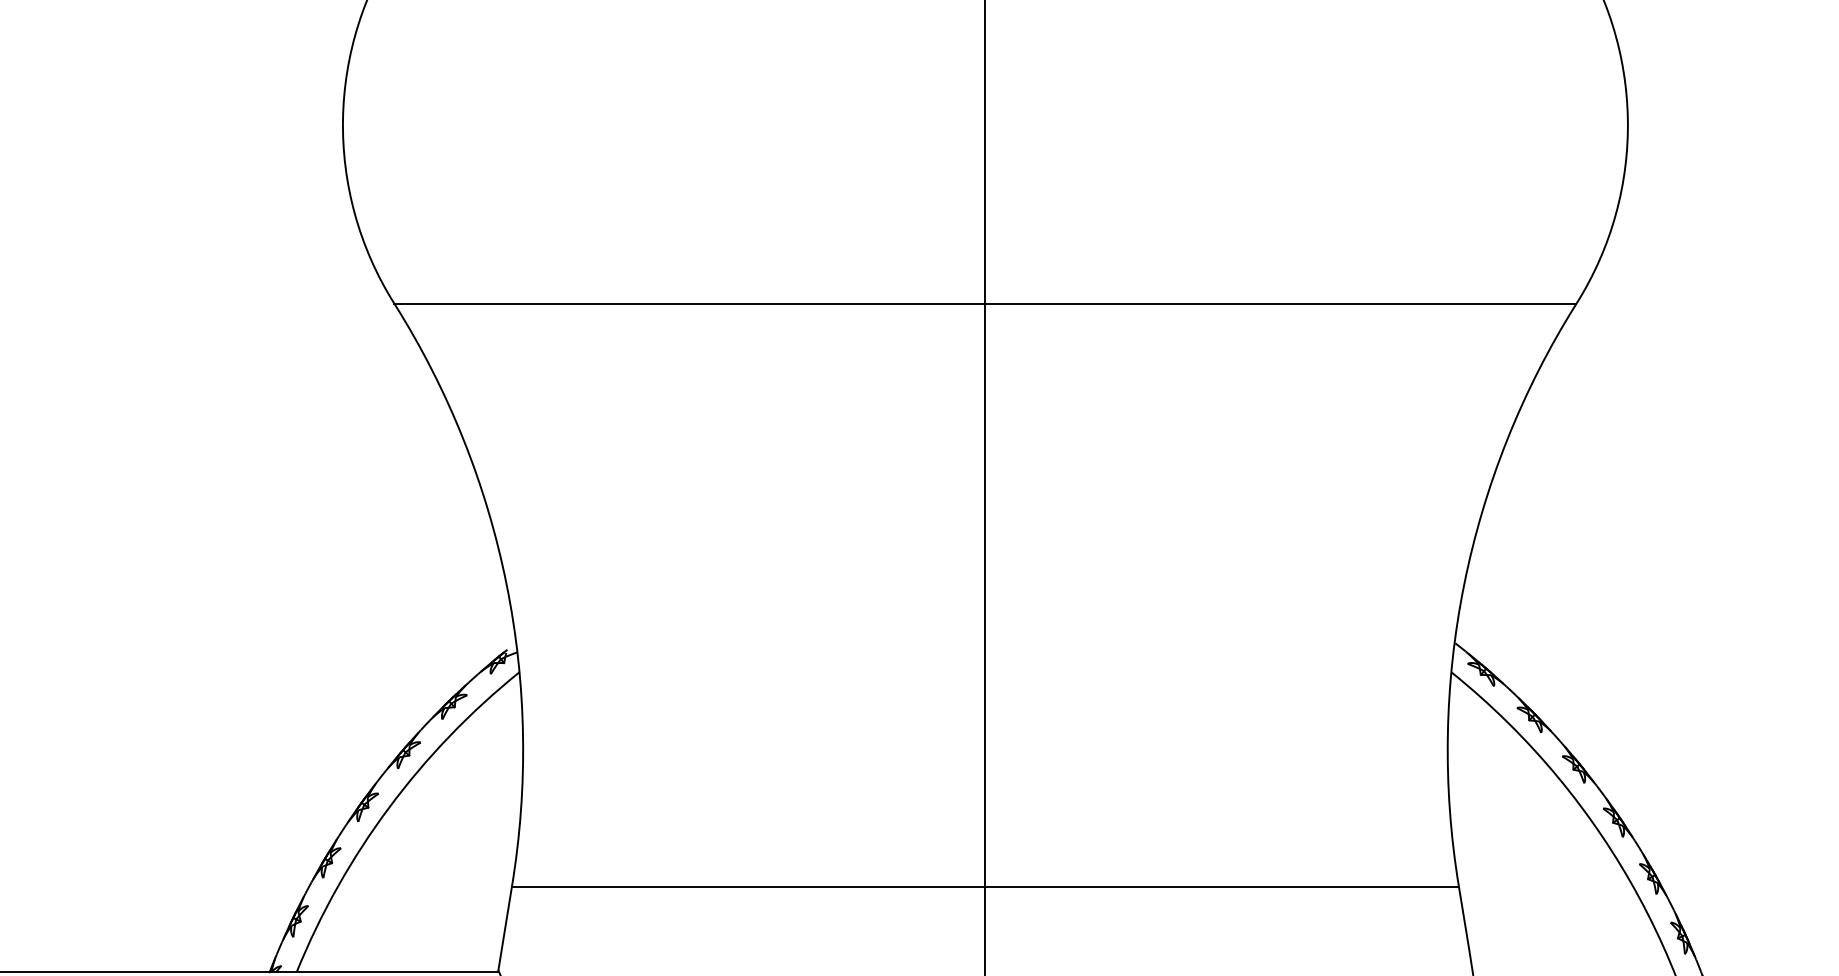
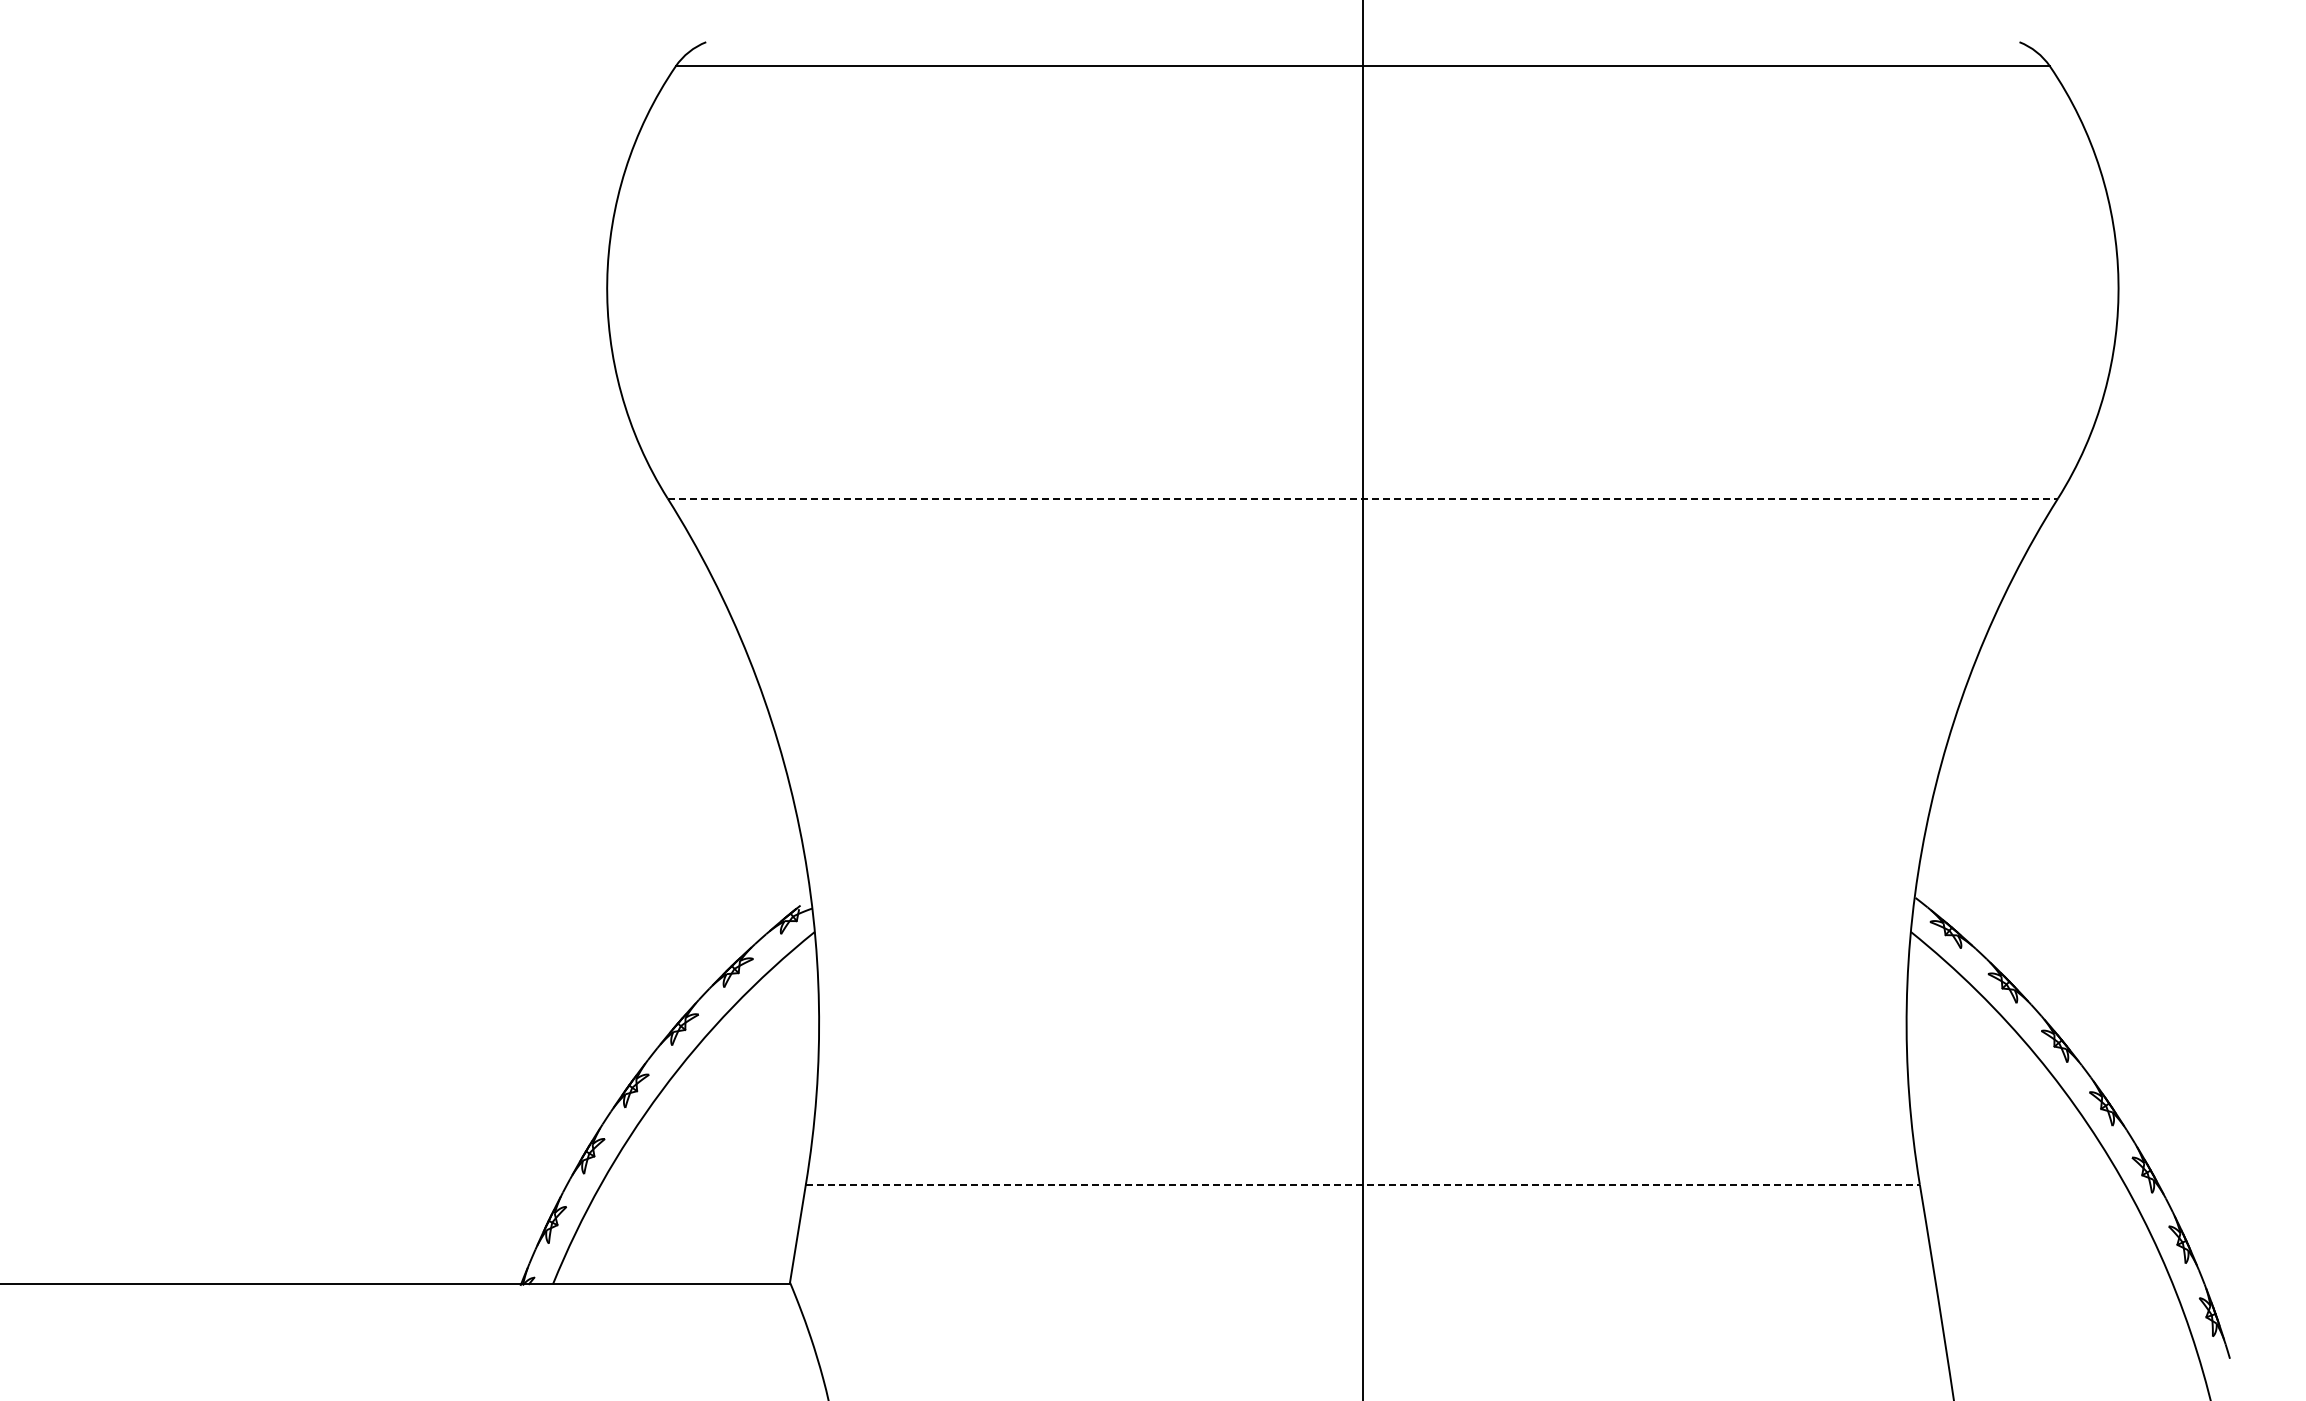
line: (985, 303) -> (1363, 498), solid -> dashed
line: (985, 886) -> (1362, 1184), solid -> dashed

